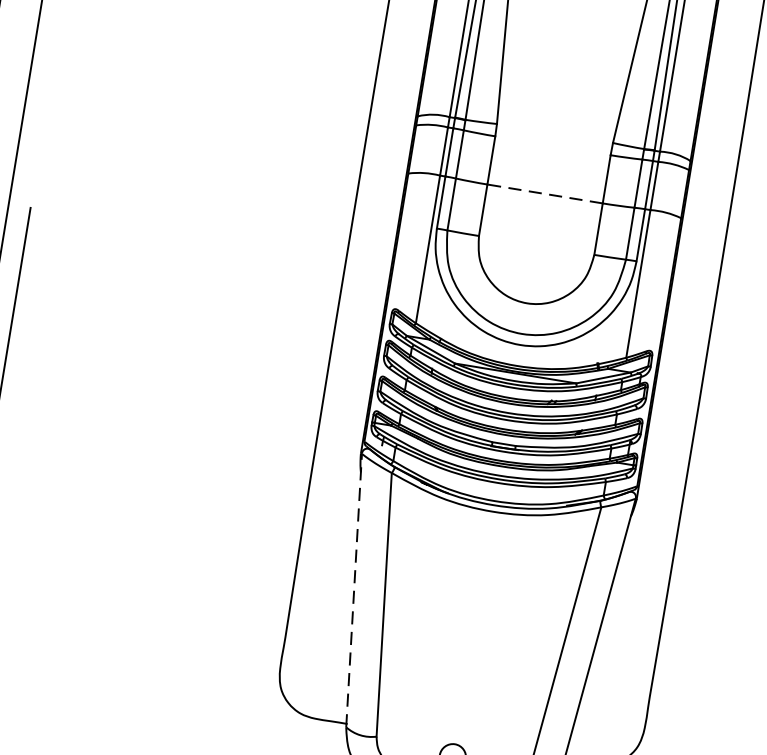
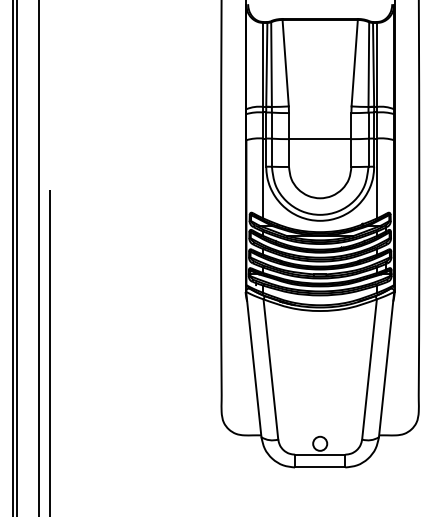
line: (543, 194) -> (319, 139), dashed -> solid
line: (353, 588) -> (253, 363), dashed -> solid

